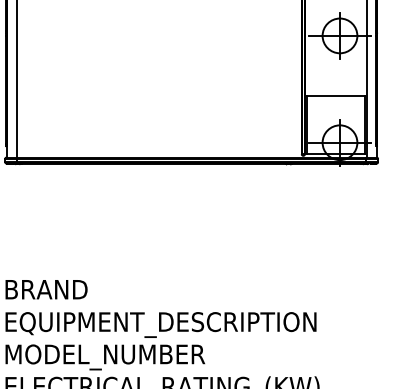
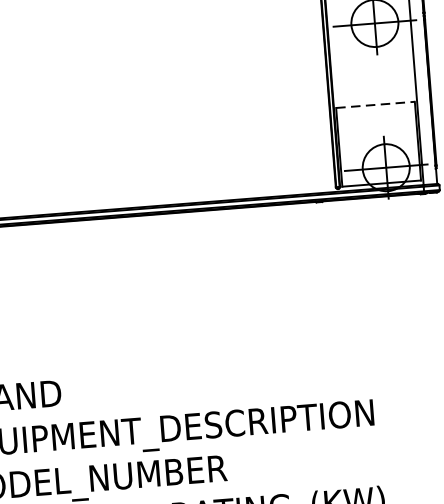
line: (336, 95) -> (376, 104), solid -> dashed

